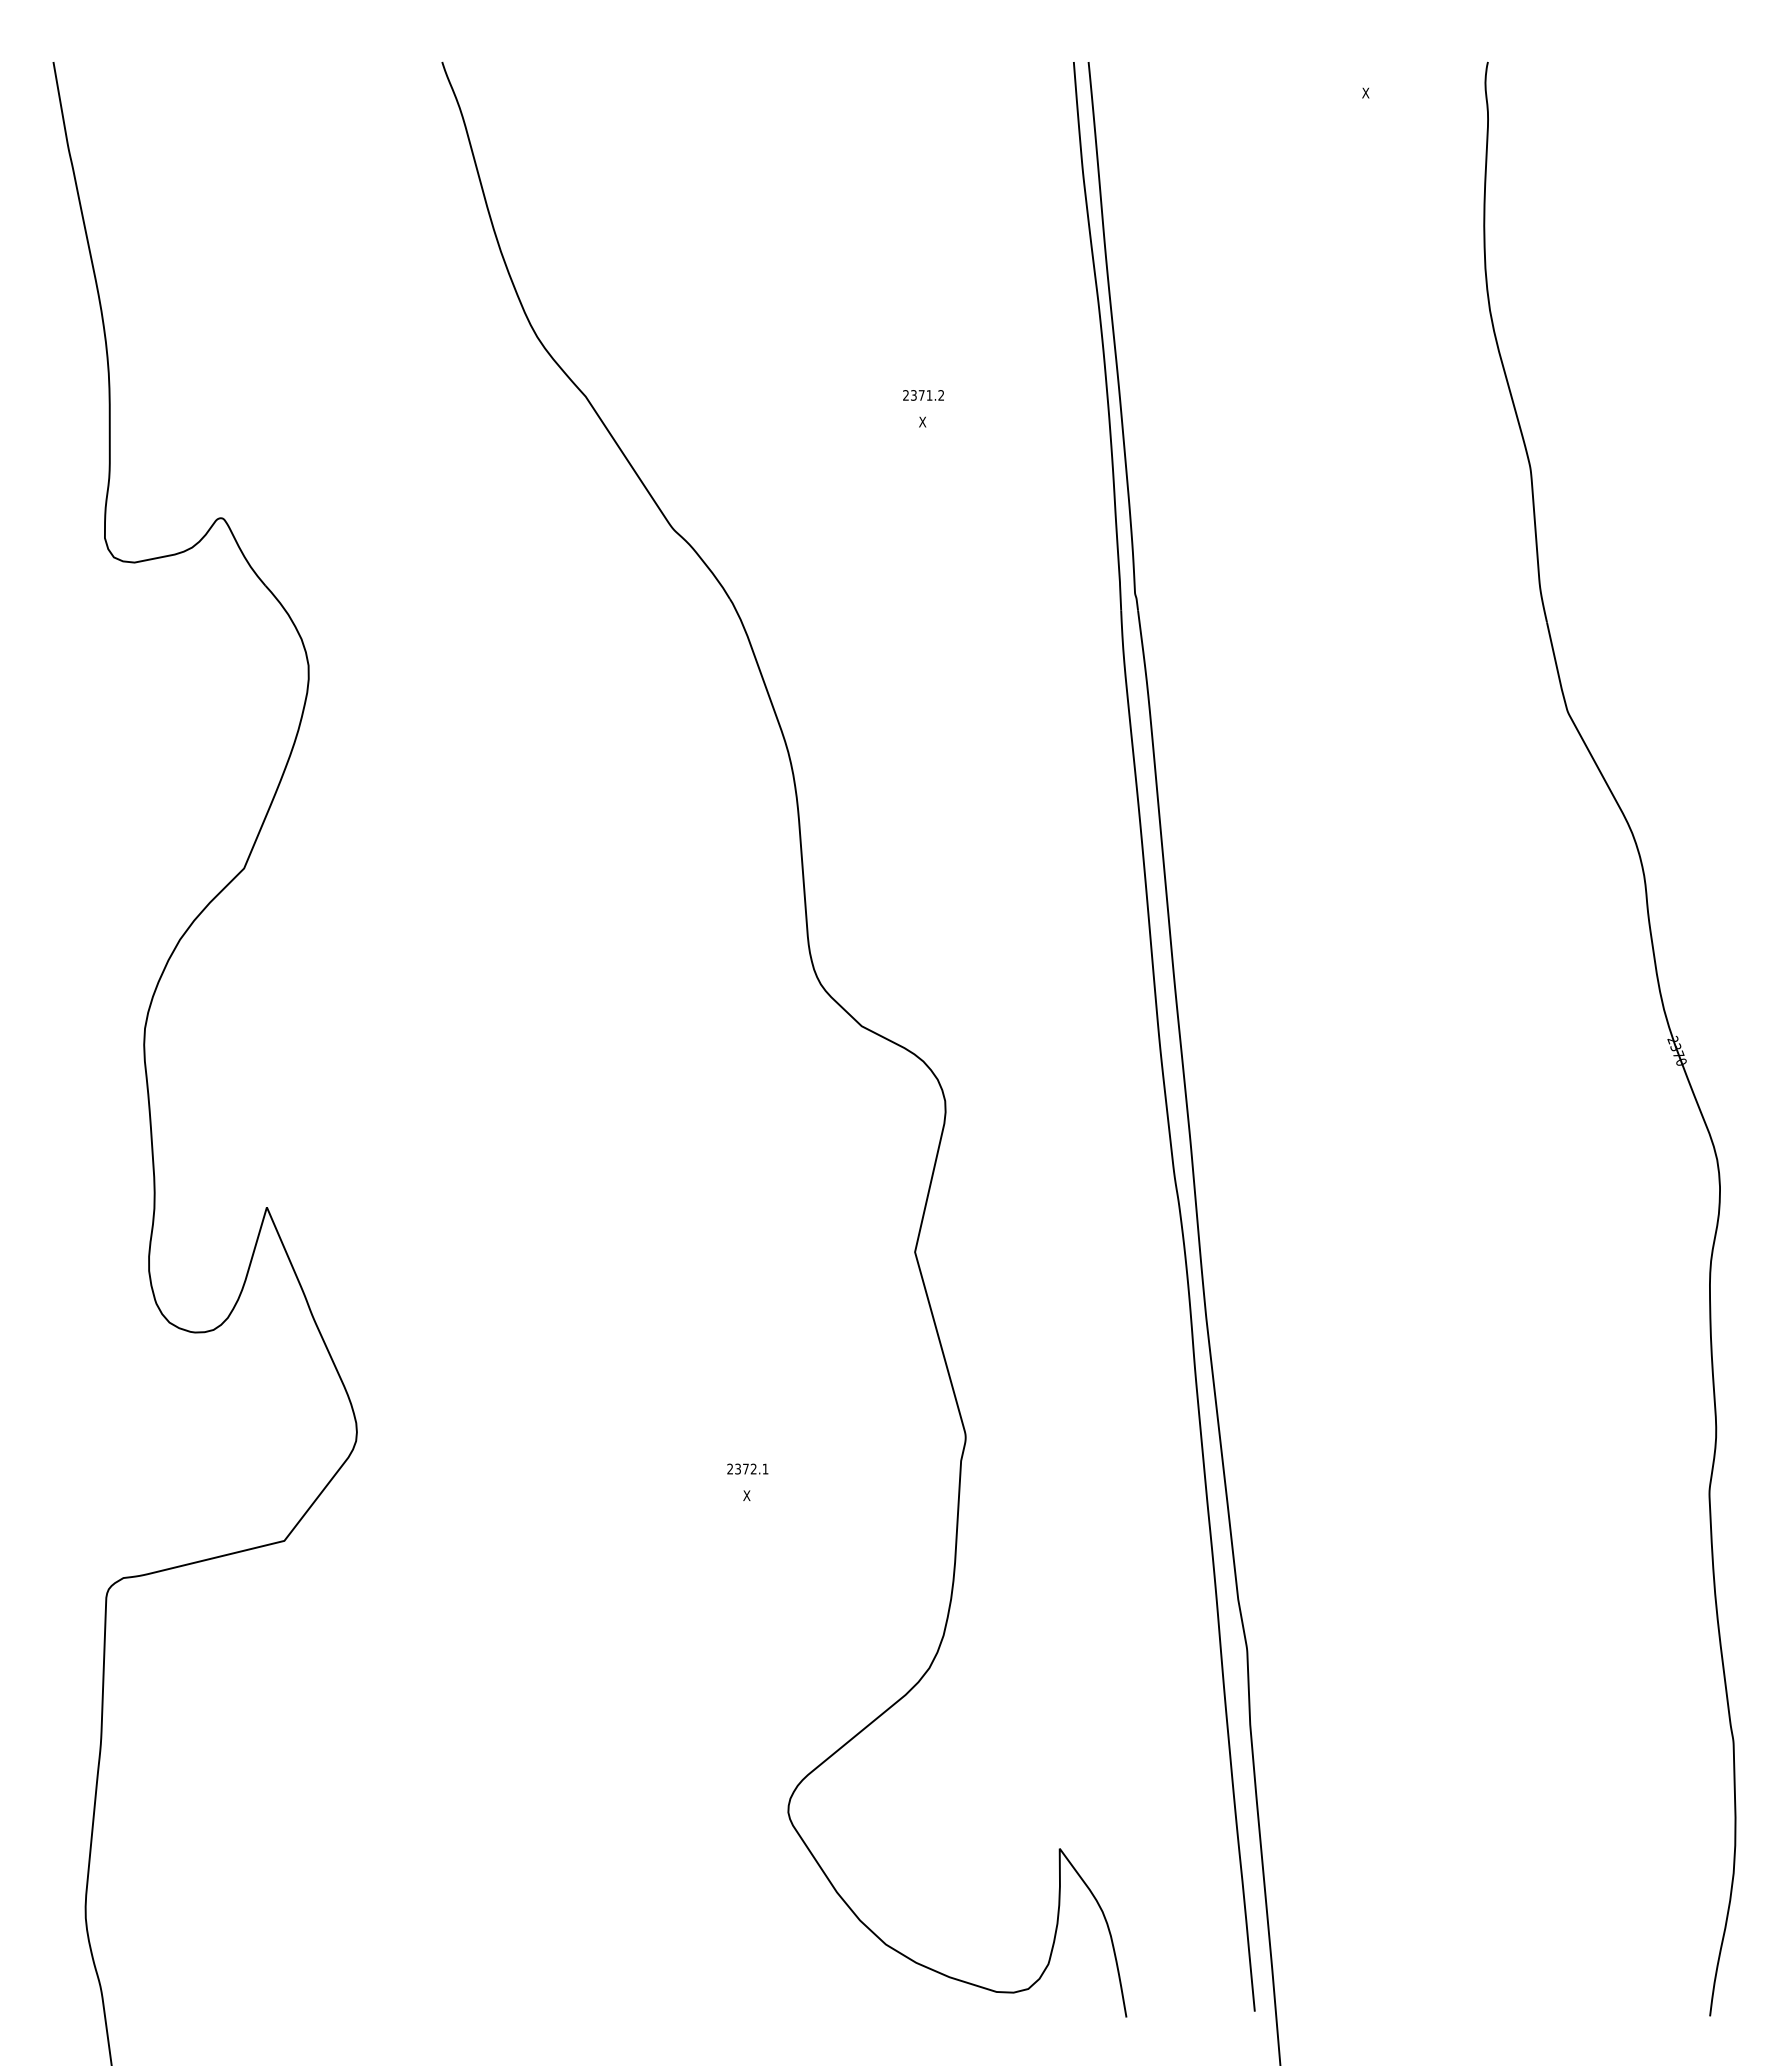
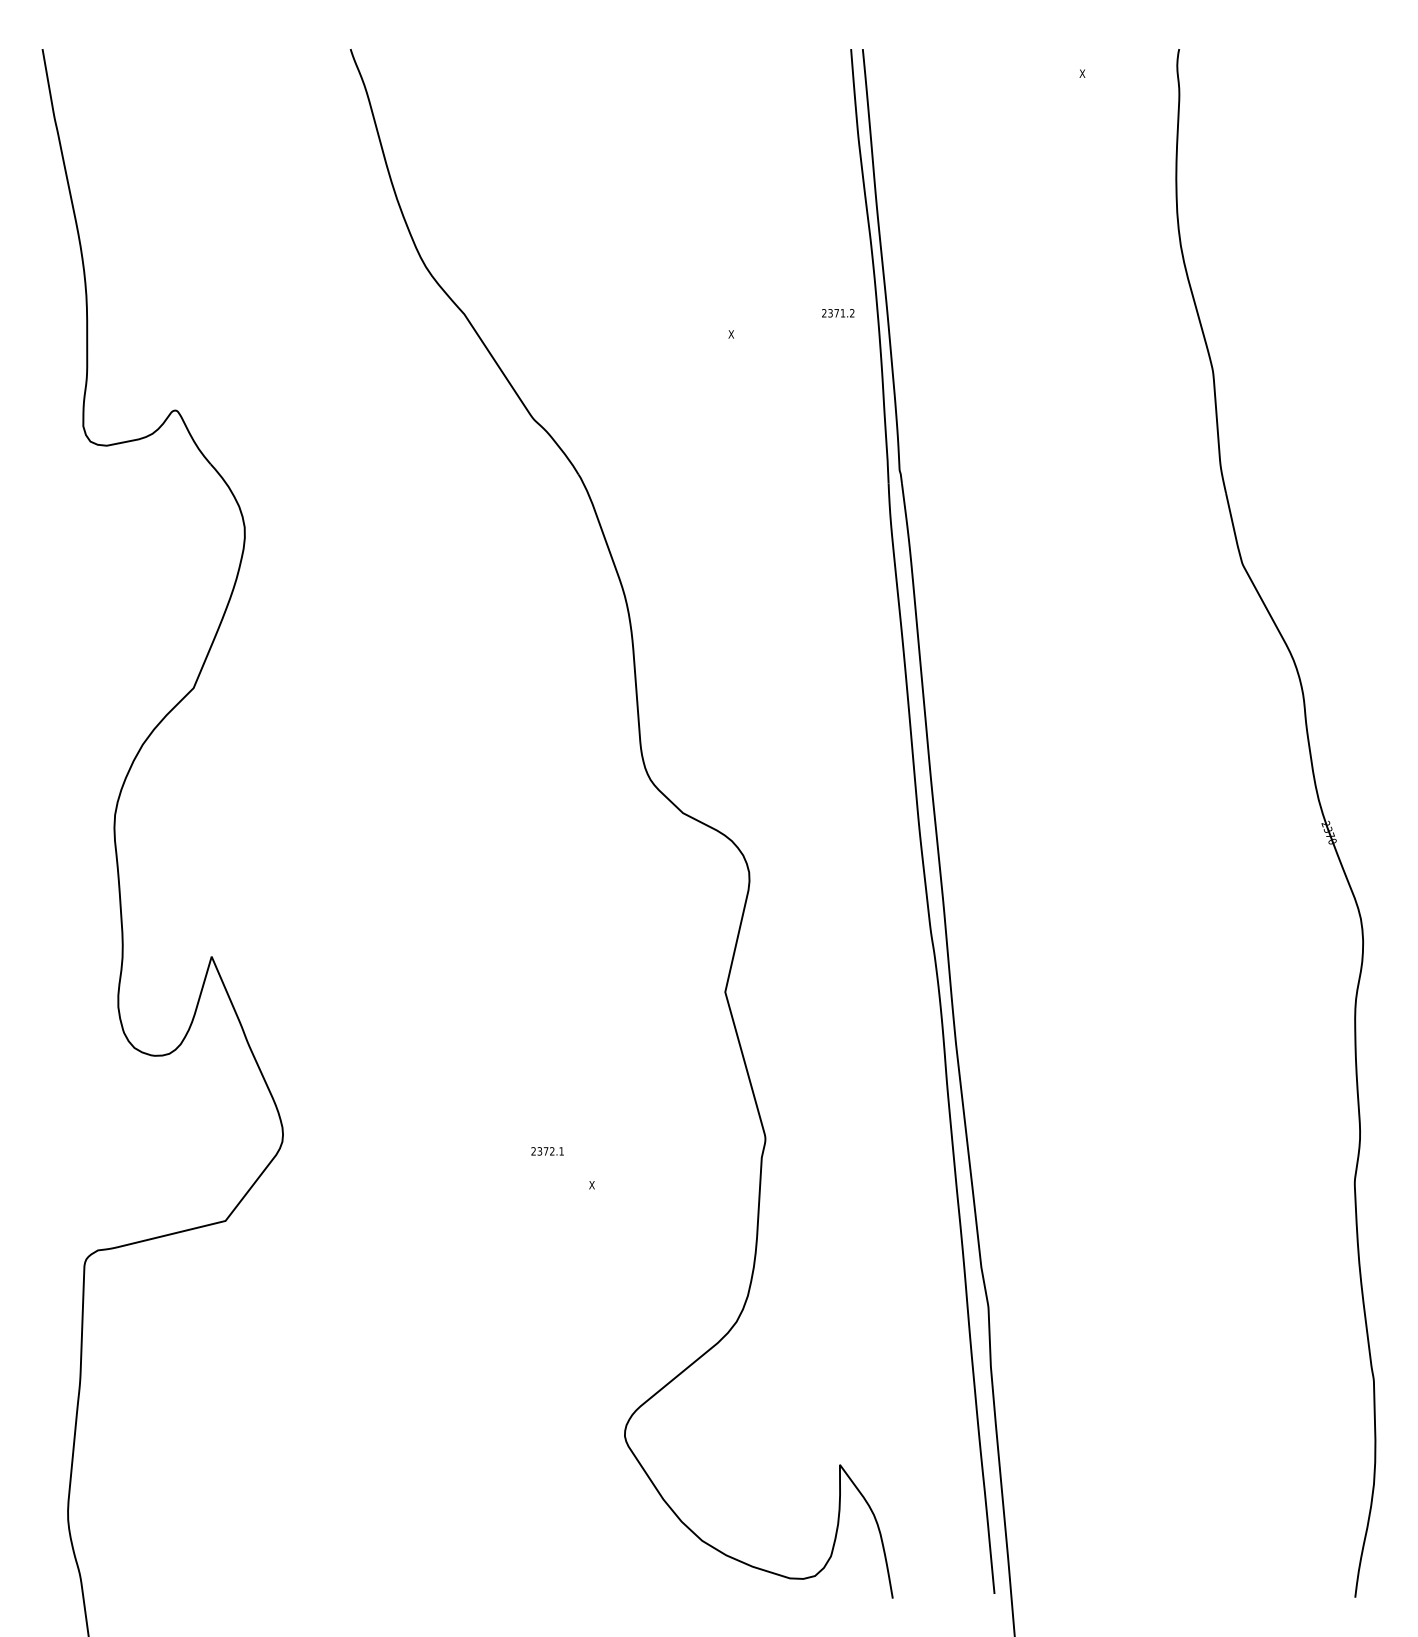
text: (923, 395) -> (838, 313), moved
text: (747, 1468) -> (547, 1150), moved

